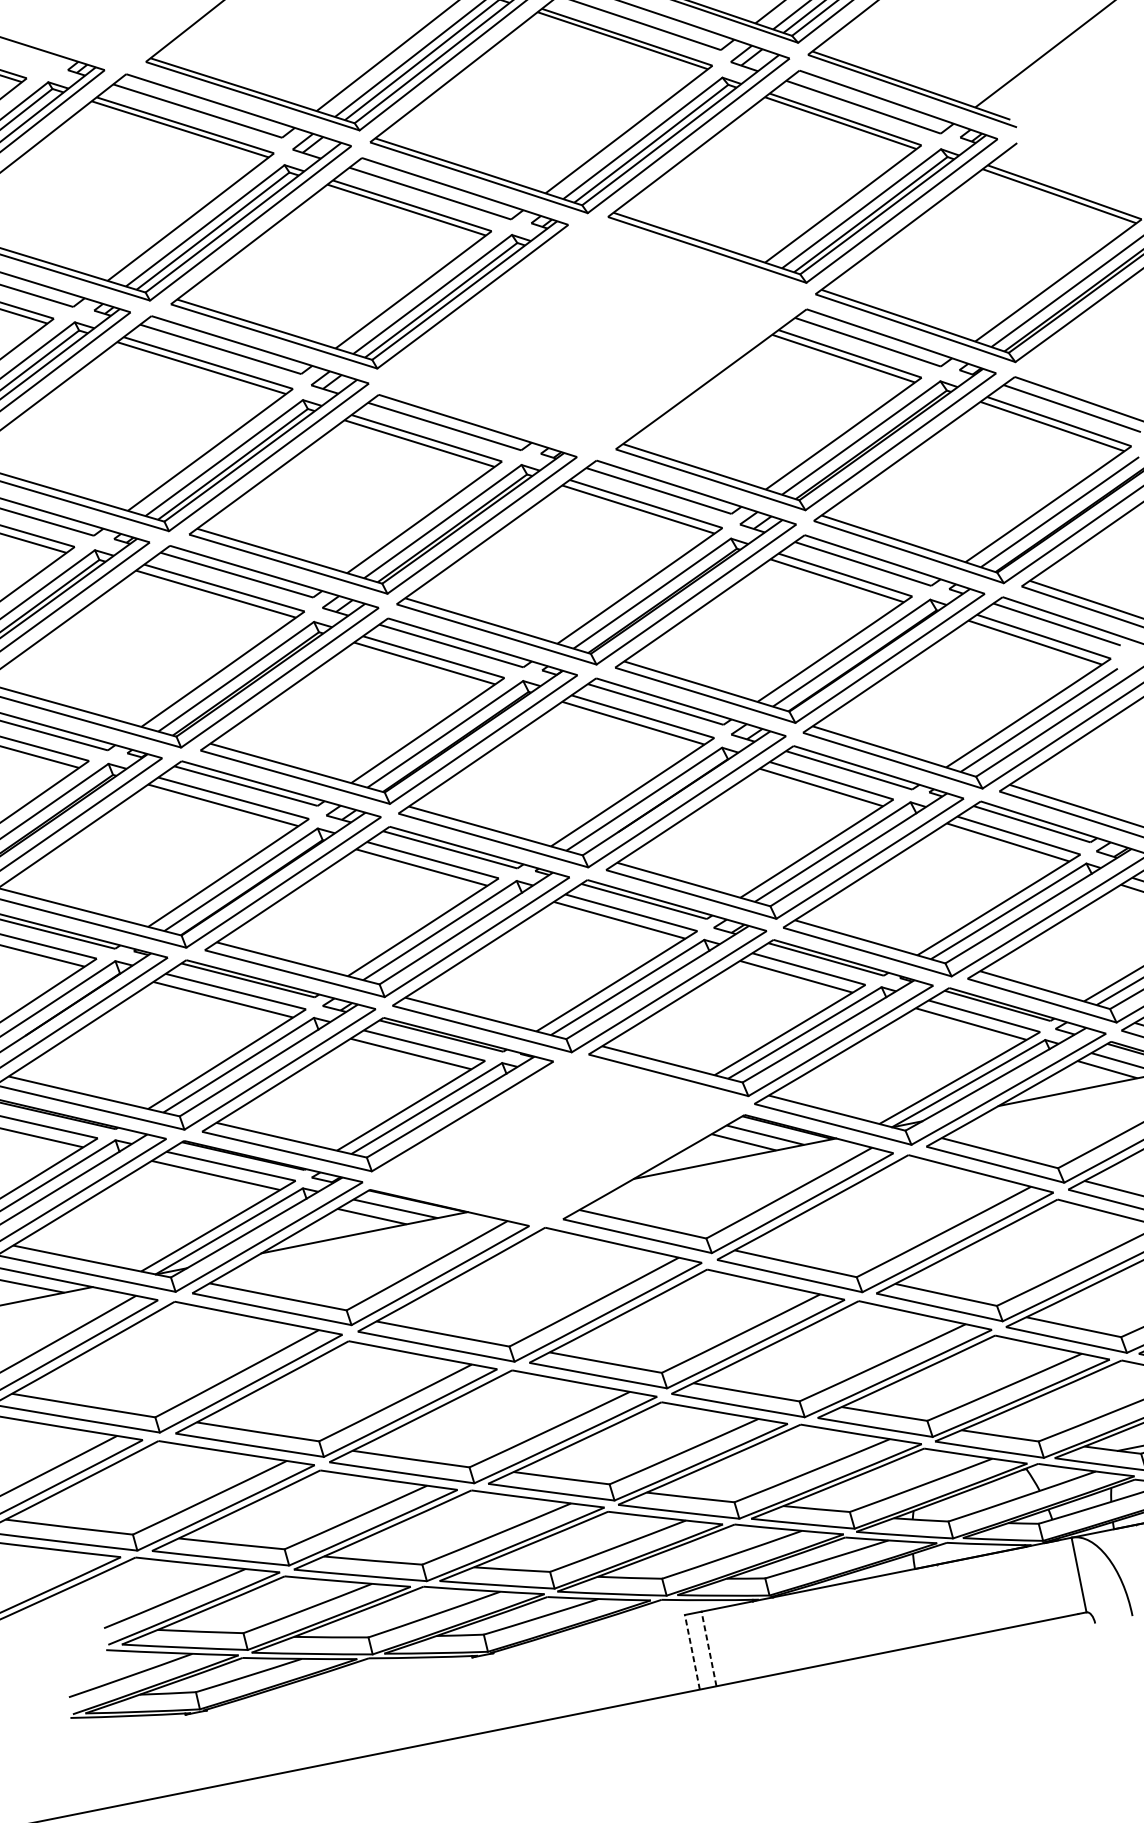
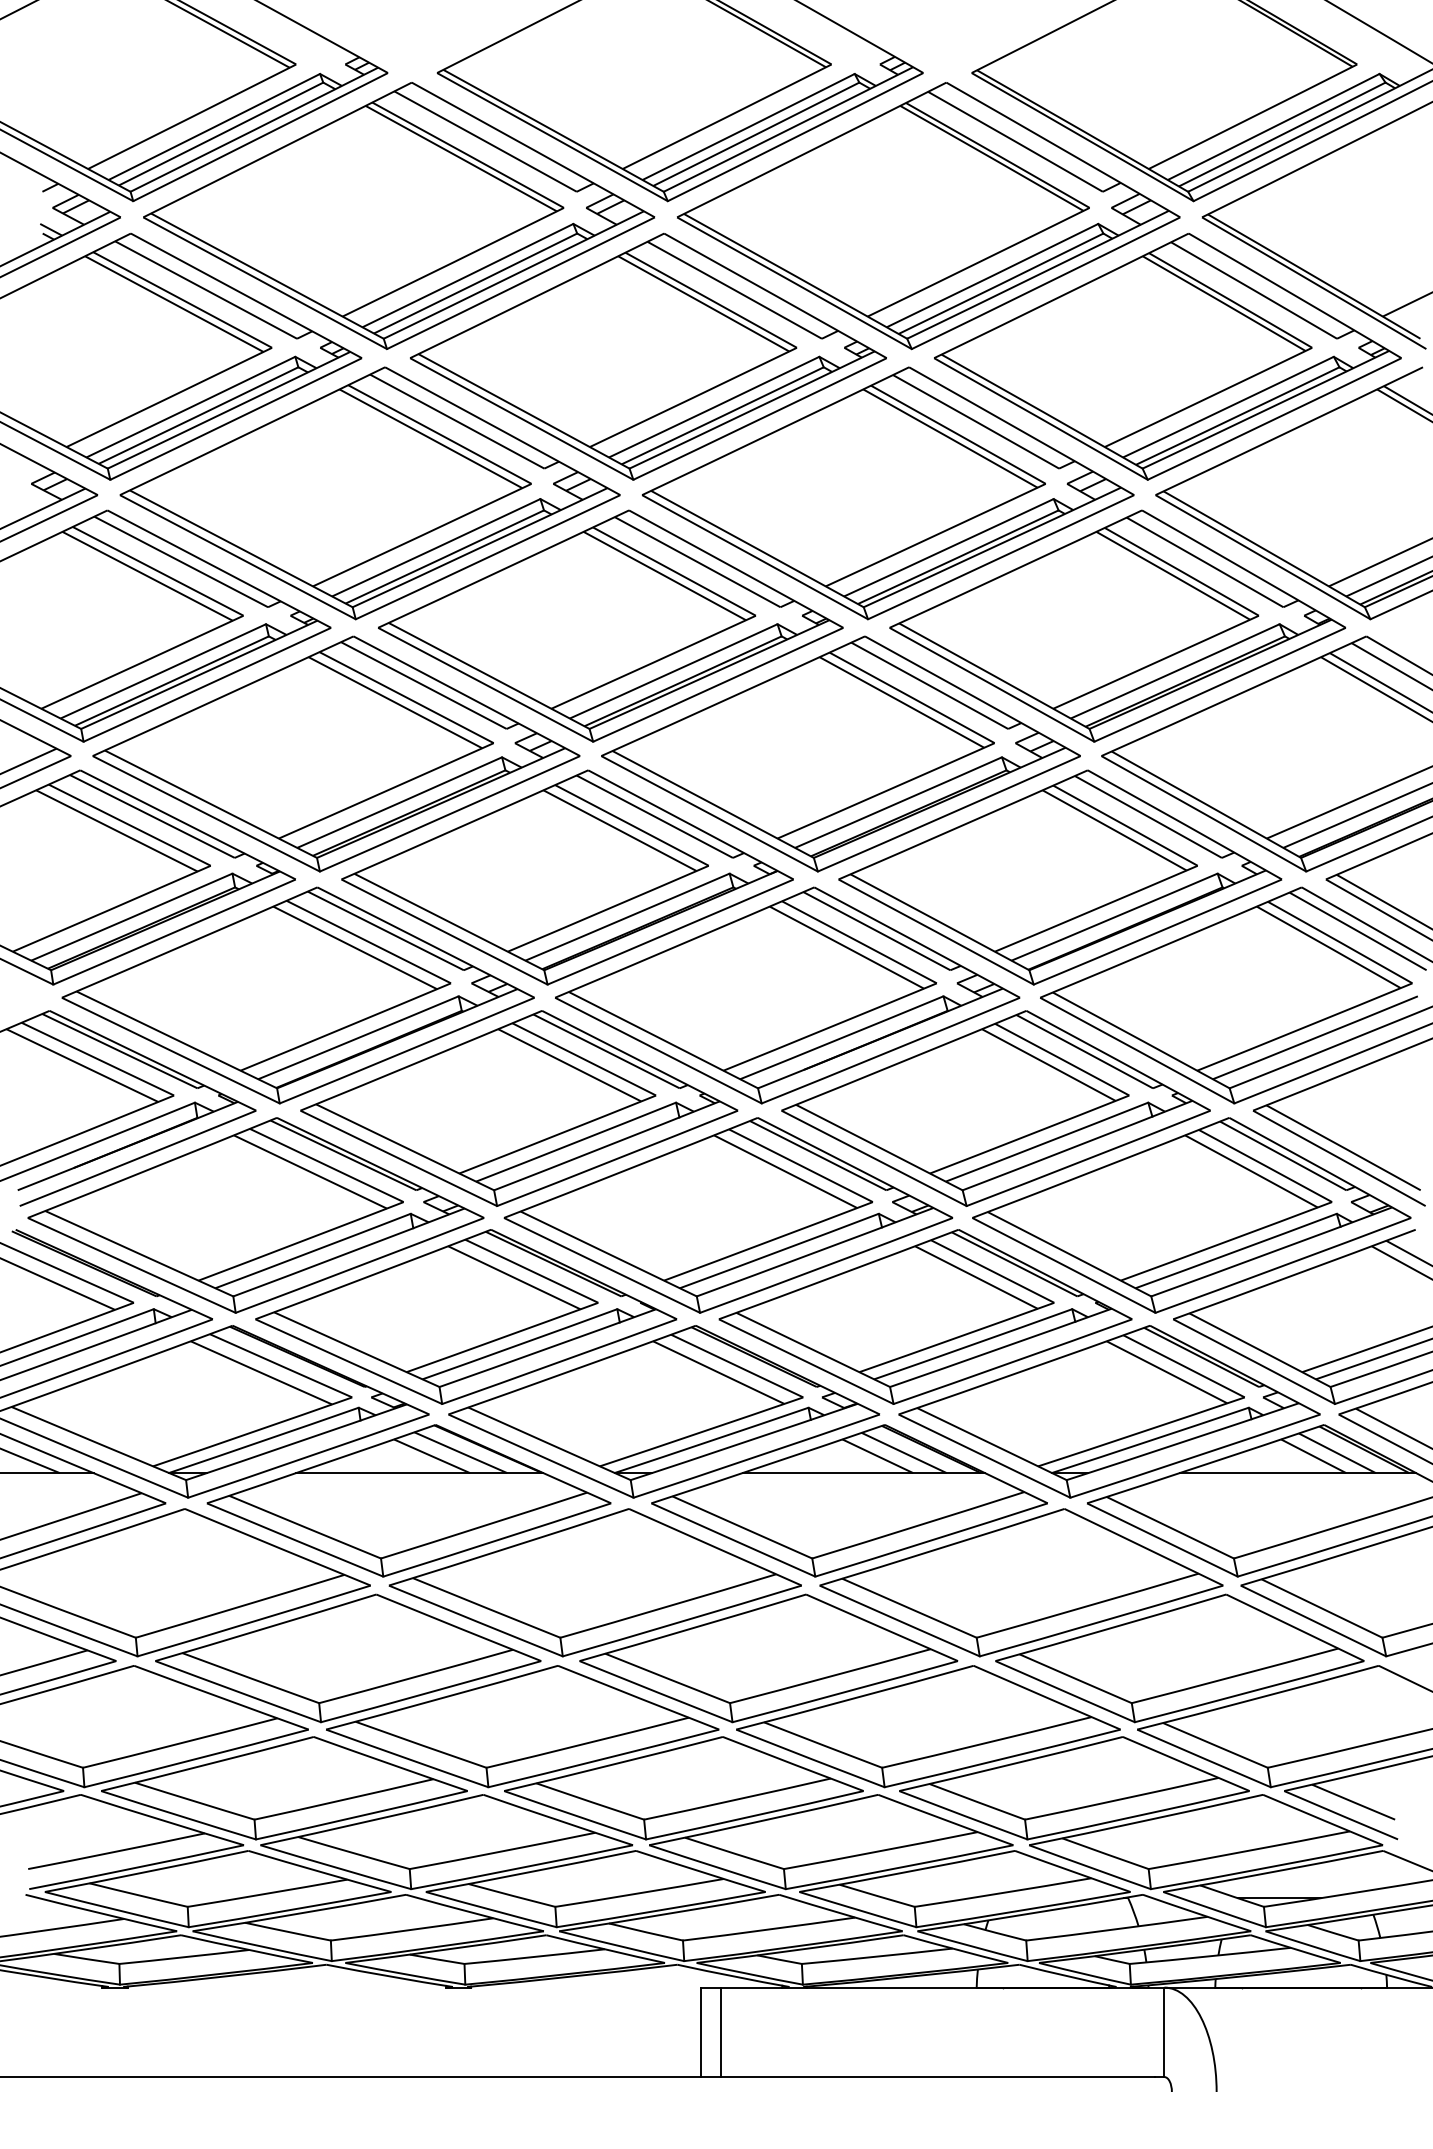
part: (592, 337) -> (888, 493), added
part: (558, 1140) -> (664, 1411), added
line: (708, 1649) -> (720, 2032), dashed -> solid
line: (692, 1652) -> (700, 2032), dashed -> solid

